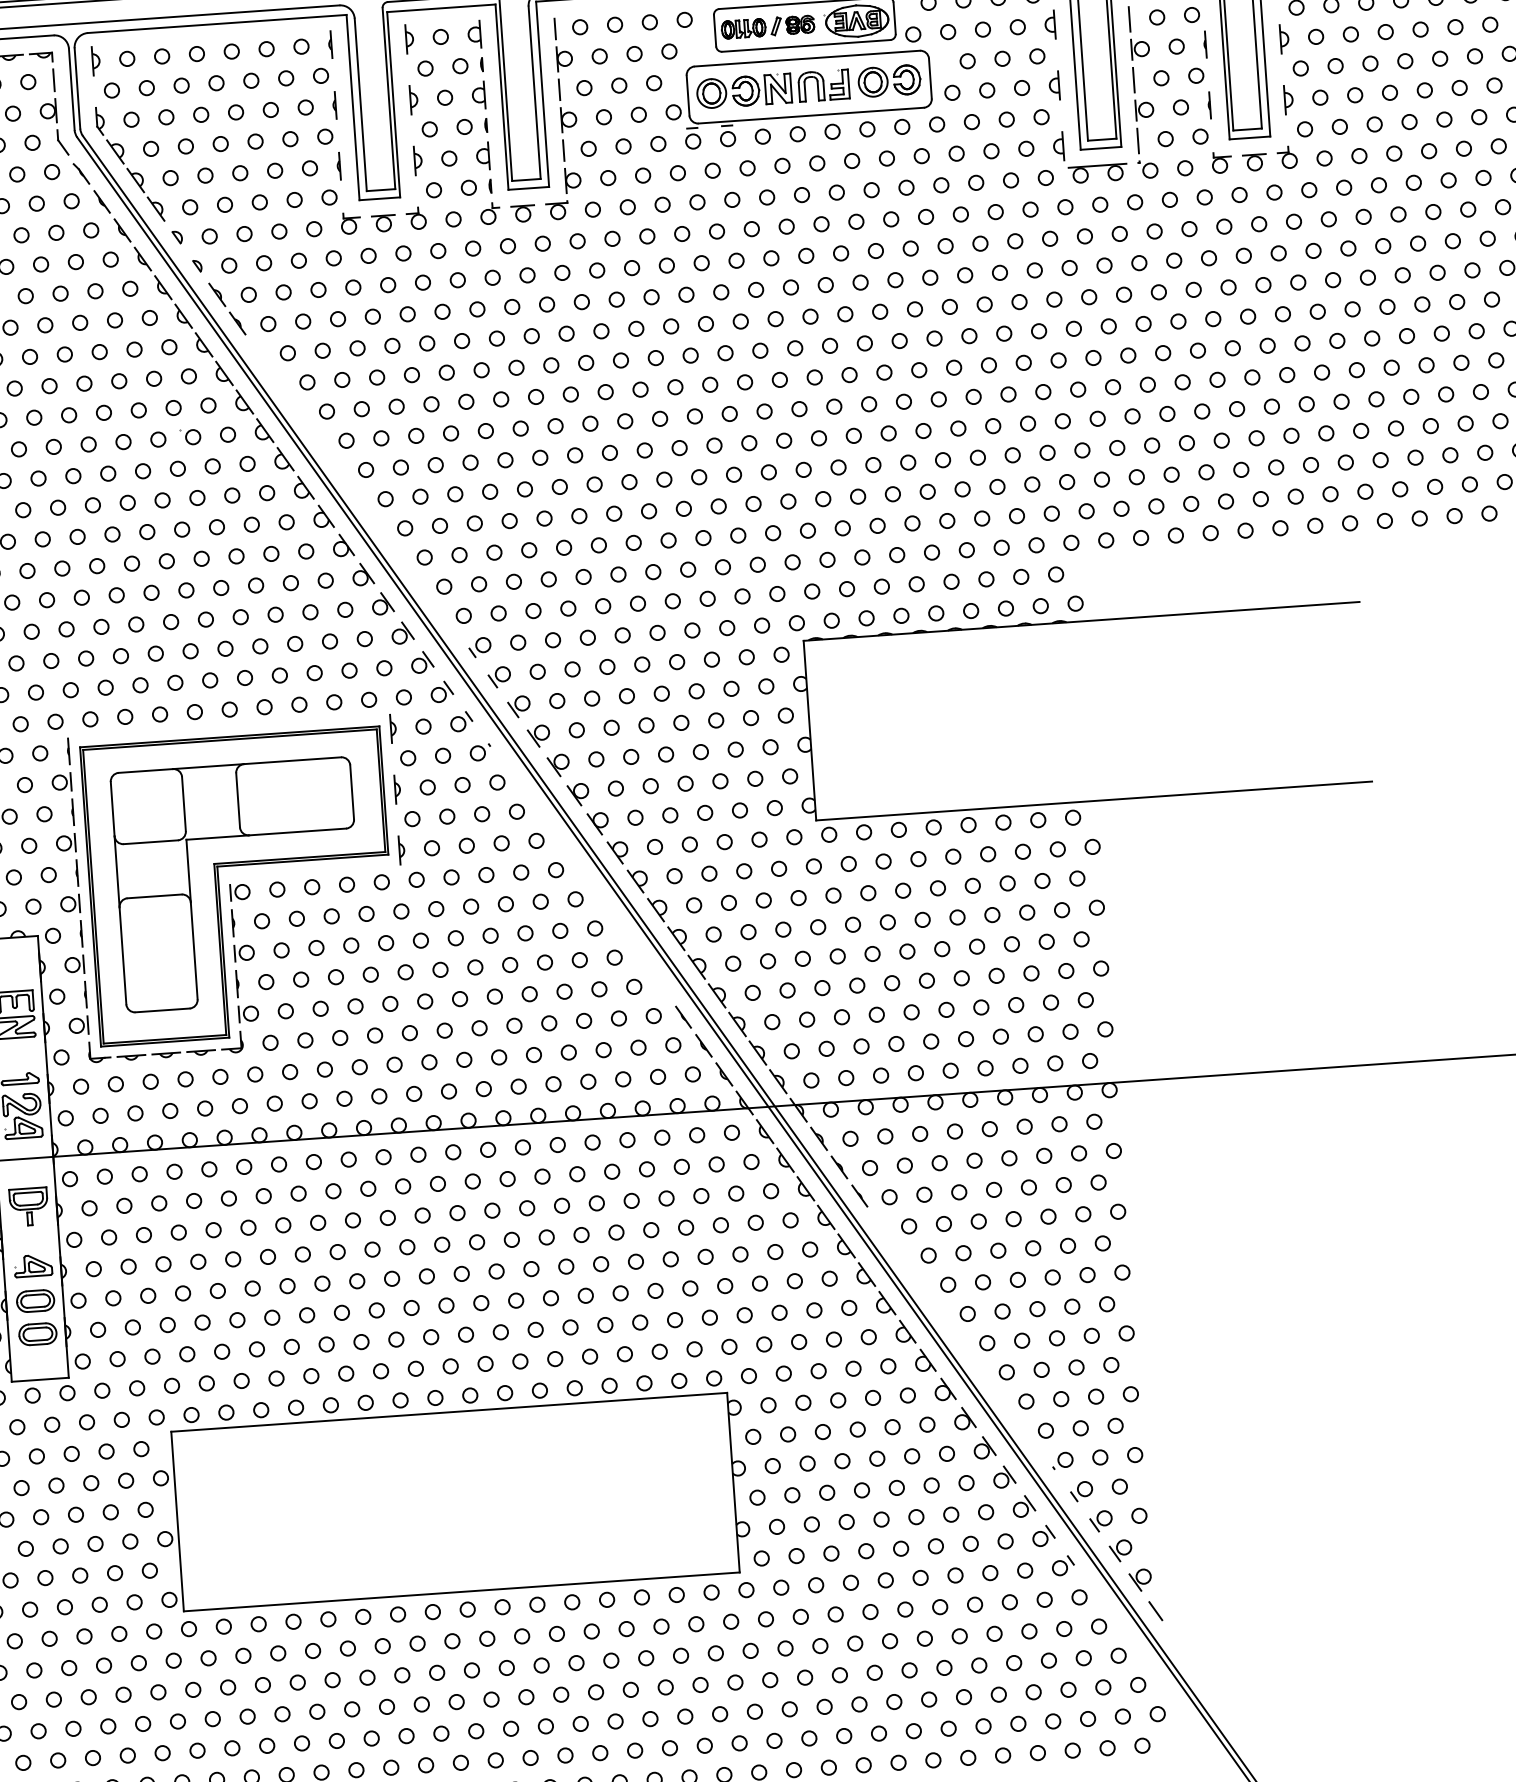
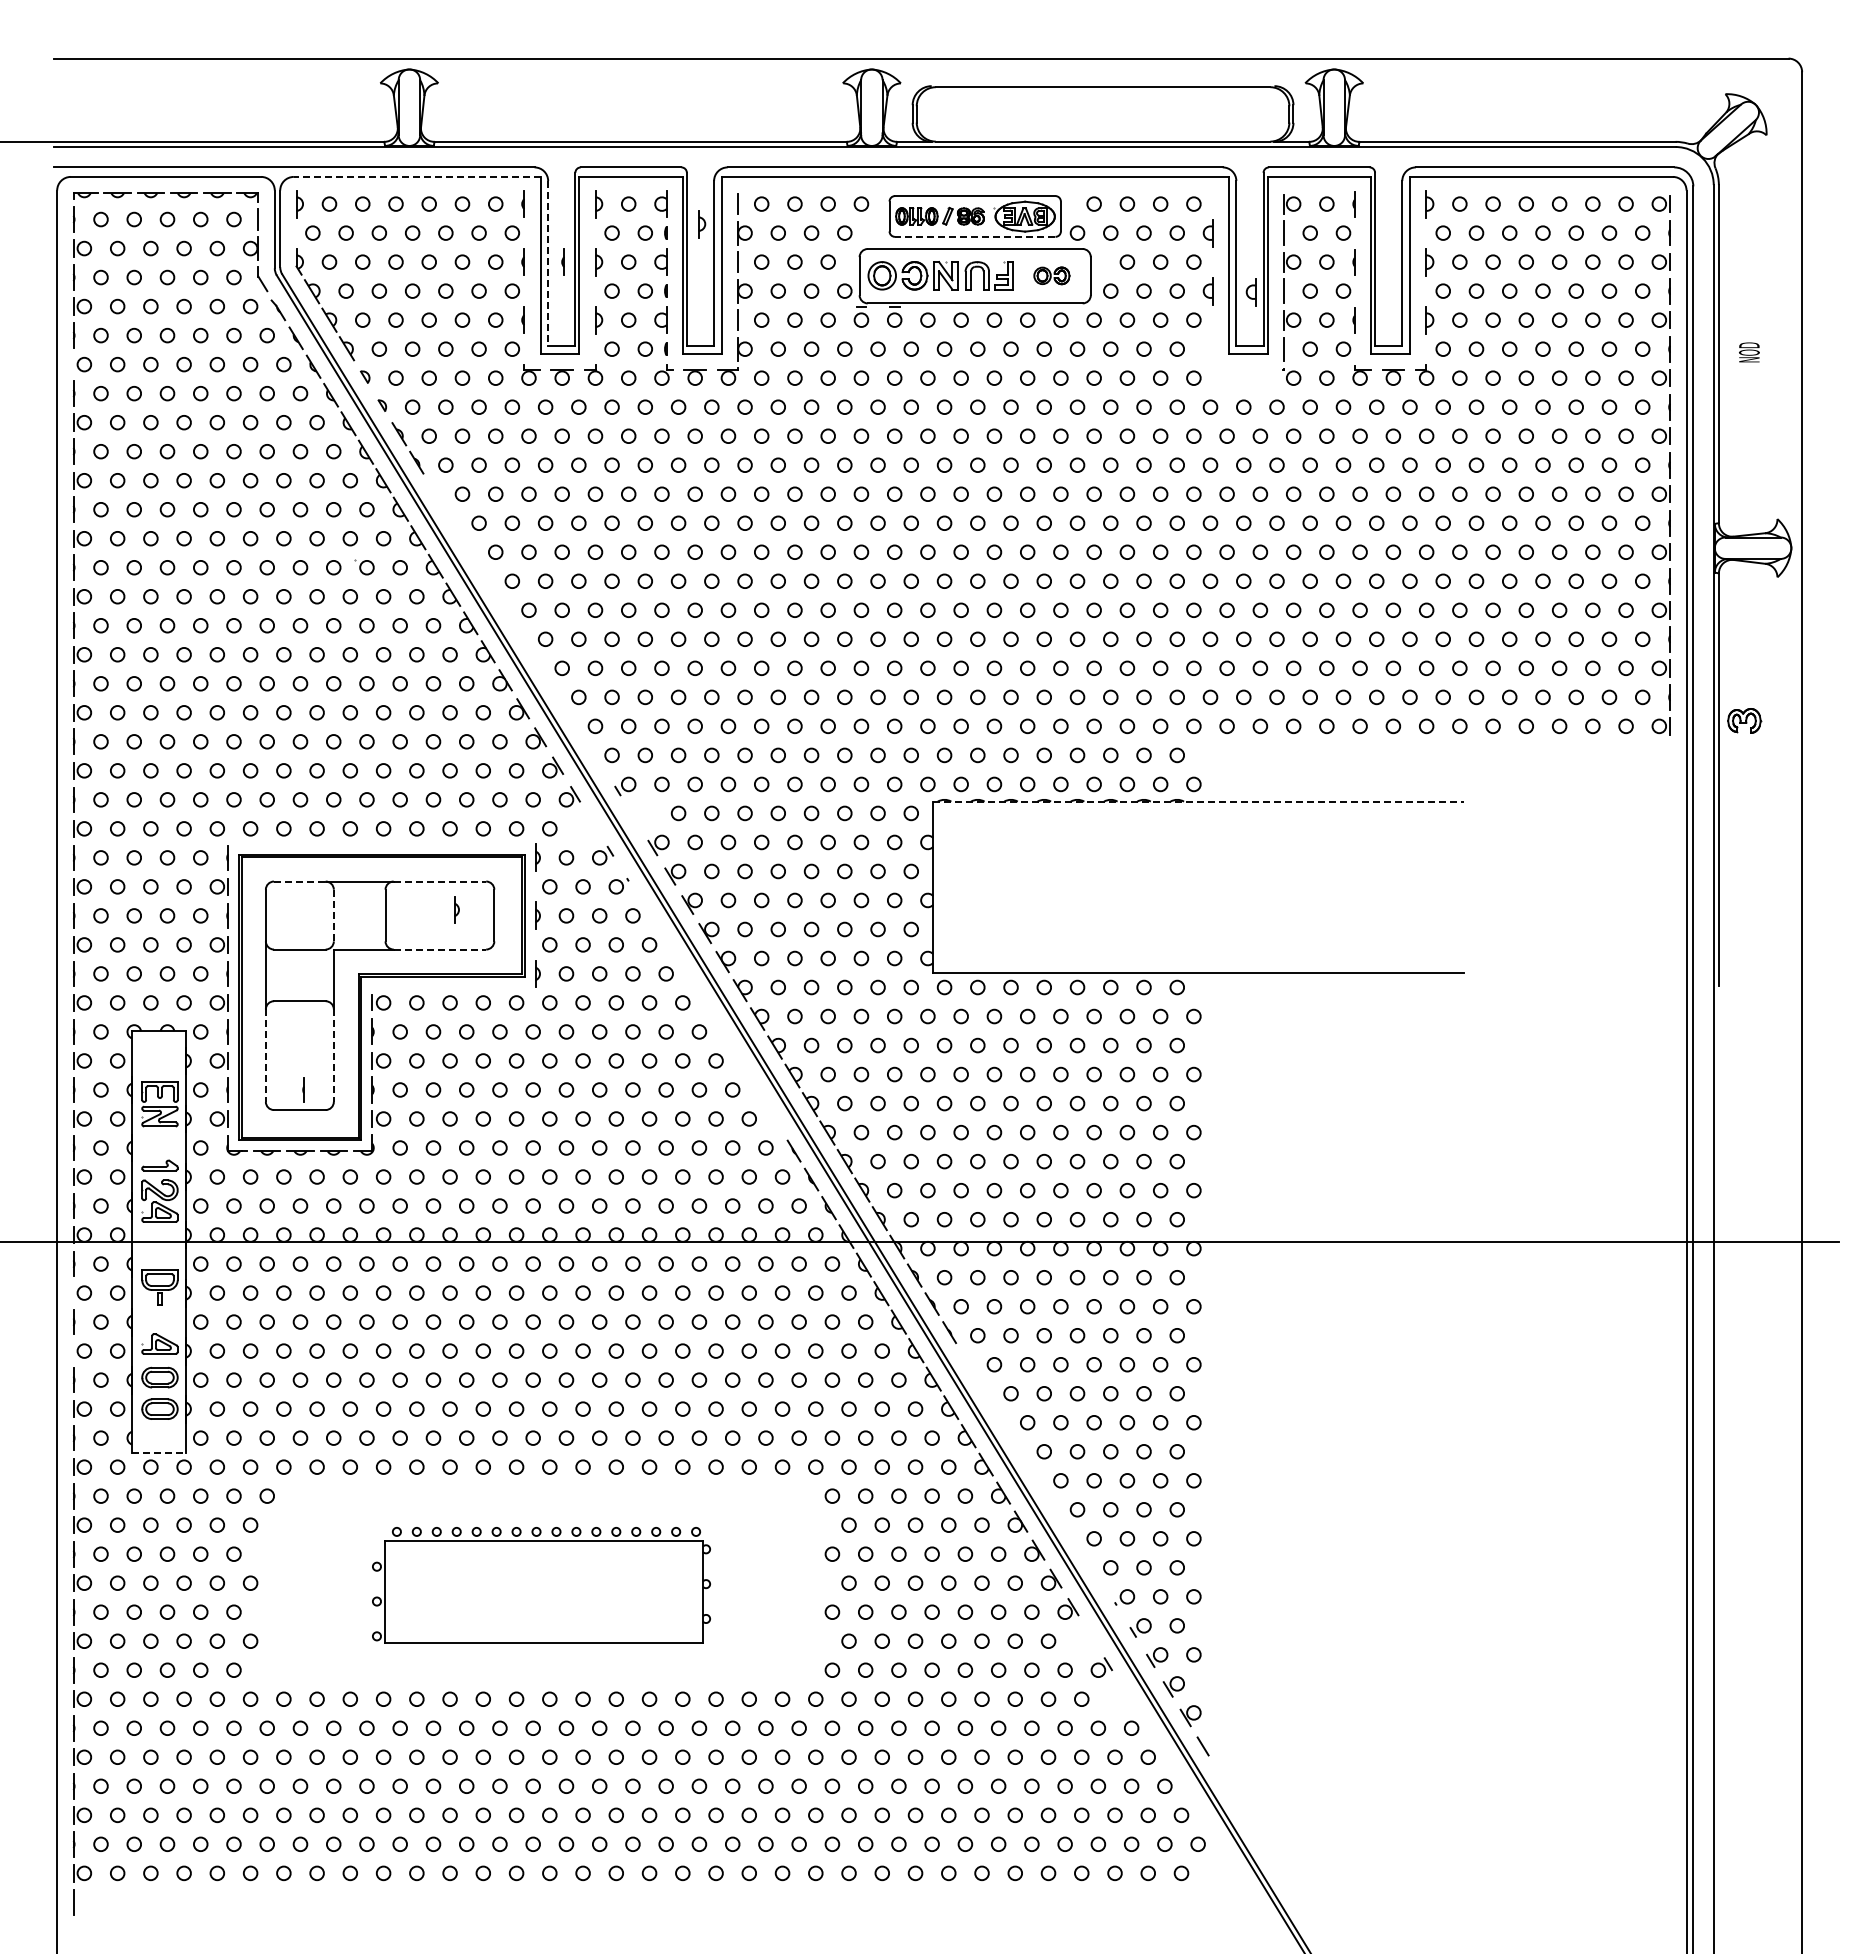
line: (216, 23) -> (416, 176), solid -> dashed
line: (805, 45) -> (974, 236), solid -> dashed
part: (519, 52) -> (702, 224), added
part: (889, 80) -> (1051, 275), size x0.6
part: (1098, 84) -> (1250, 292), added
line: (375, 101) -> (562, 261), added
line: (361, 105) -> (548, 263), solid -> dashed
part: (1089, 165) -> (1236, 369), removed
line: (1081, 621) -> (1198, 801), solid -> dashed
part: (499, 676) -> (641, 815), removed
part: (442, 691) -> (586, 825), removed
line: (293, 760) -> (440, 881), solid -> dashed
line: (145, 770) -> (299, 881), solid -> dashed
part: (312, 788) -> (456, 909), added
line: (183, 804) -> (333, 915), solid -> dashed
line: (298, 831) -> (440, 949), solid -> dashed
line: (193, 951) -> (333, 1056), solid -> dashed
line: (122, 956) -> (265, 1056), solid -> dashed
line: (164, 988) -> (303, 1089), added
line: (40, 1379) -> (159, 1452), solid -> dashed
part: (450, 1490) -> (541, 1585), size x0.6
part: (1024, 1505) -> (1085, 1637), removed
part: (1063, 1565) -> (1118, 1696), removed

